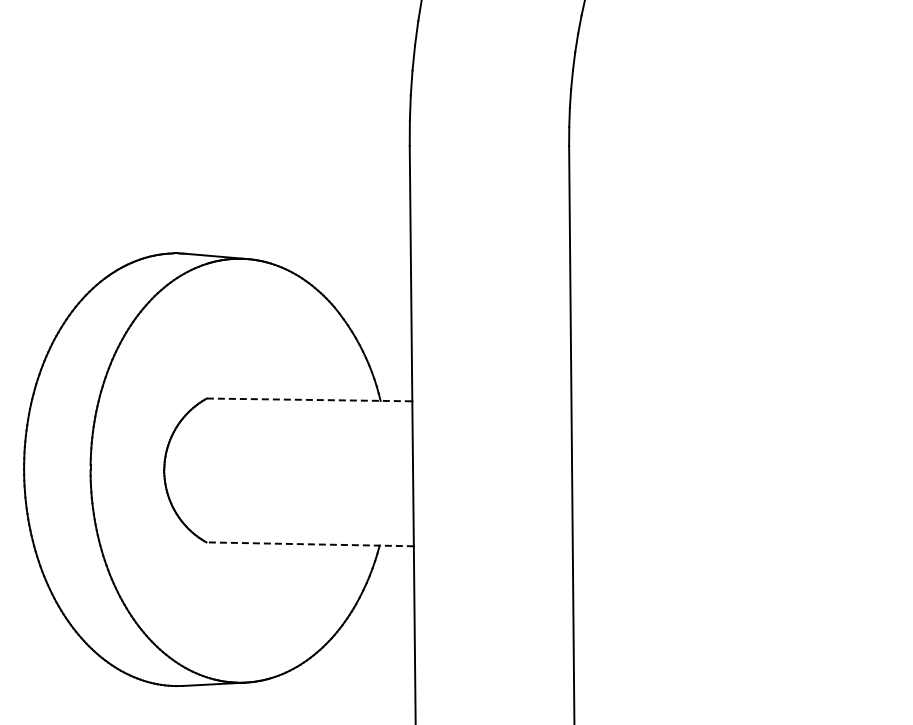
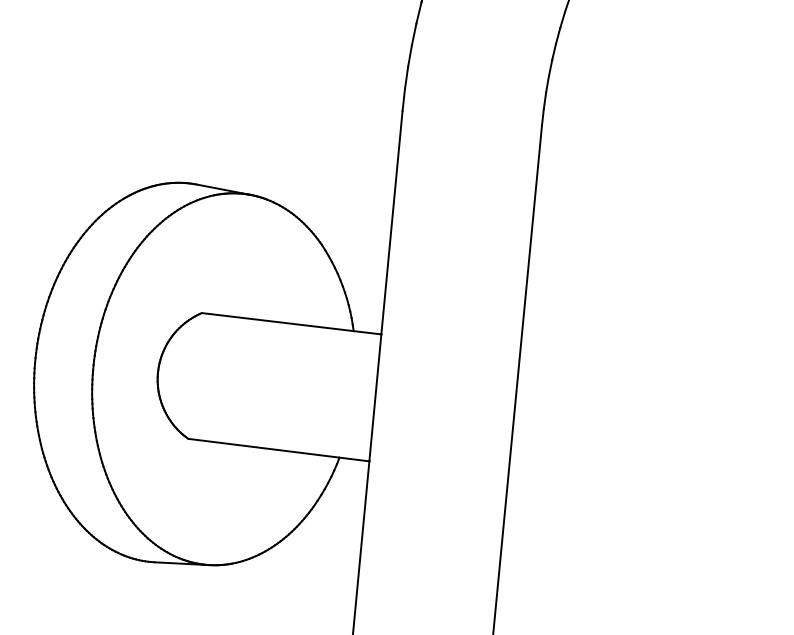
line: (309, 399) -> (291, 323), dashed -> solid
line: (310, 544) -> (279, 450), dashed -> solid

